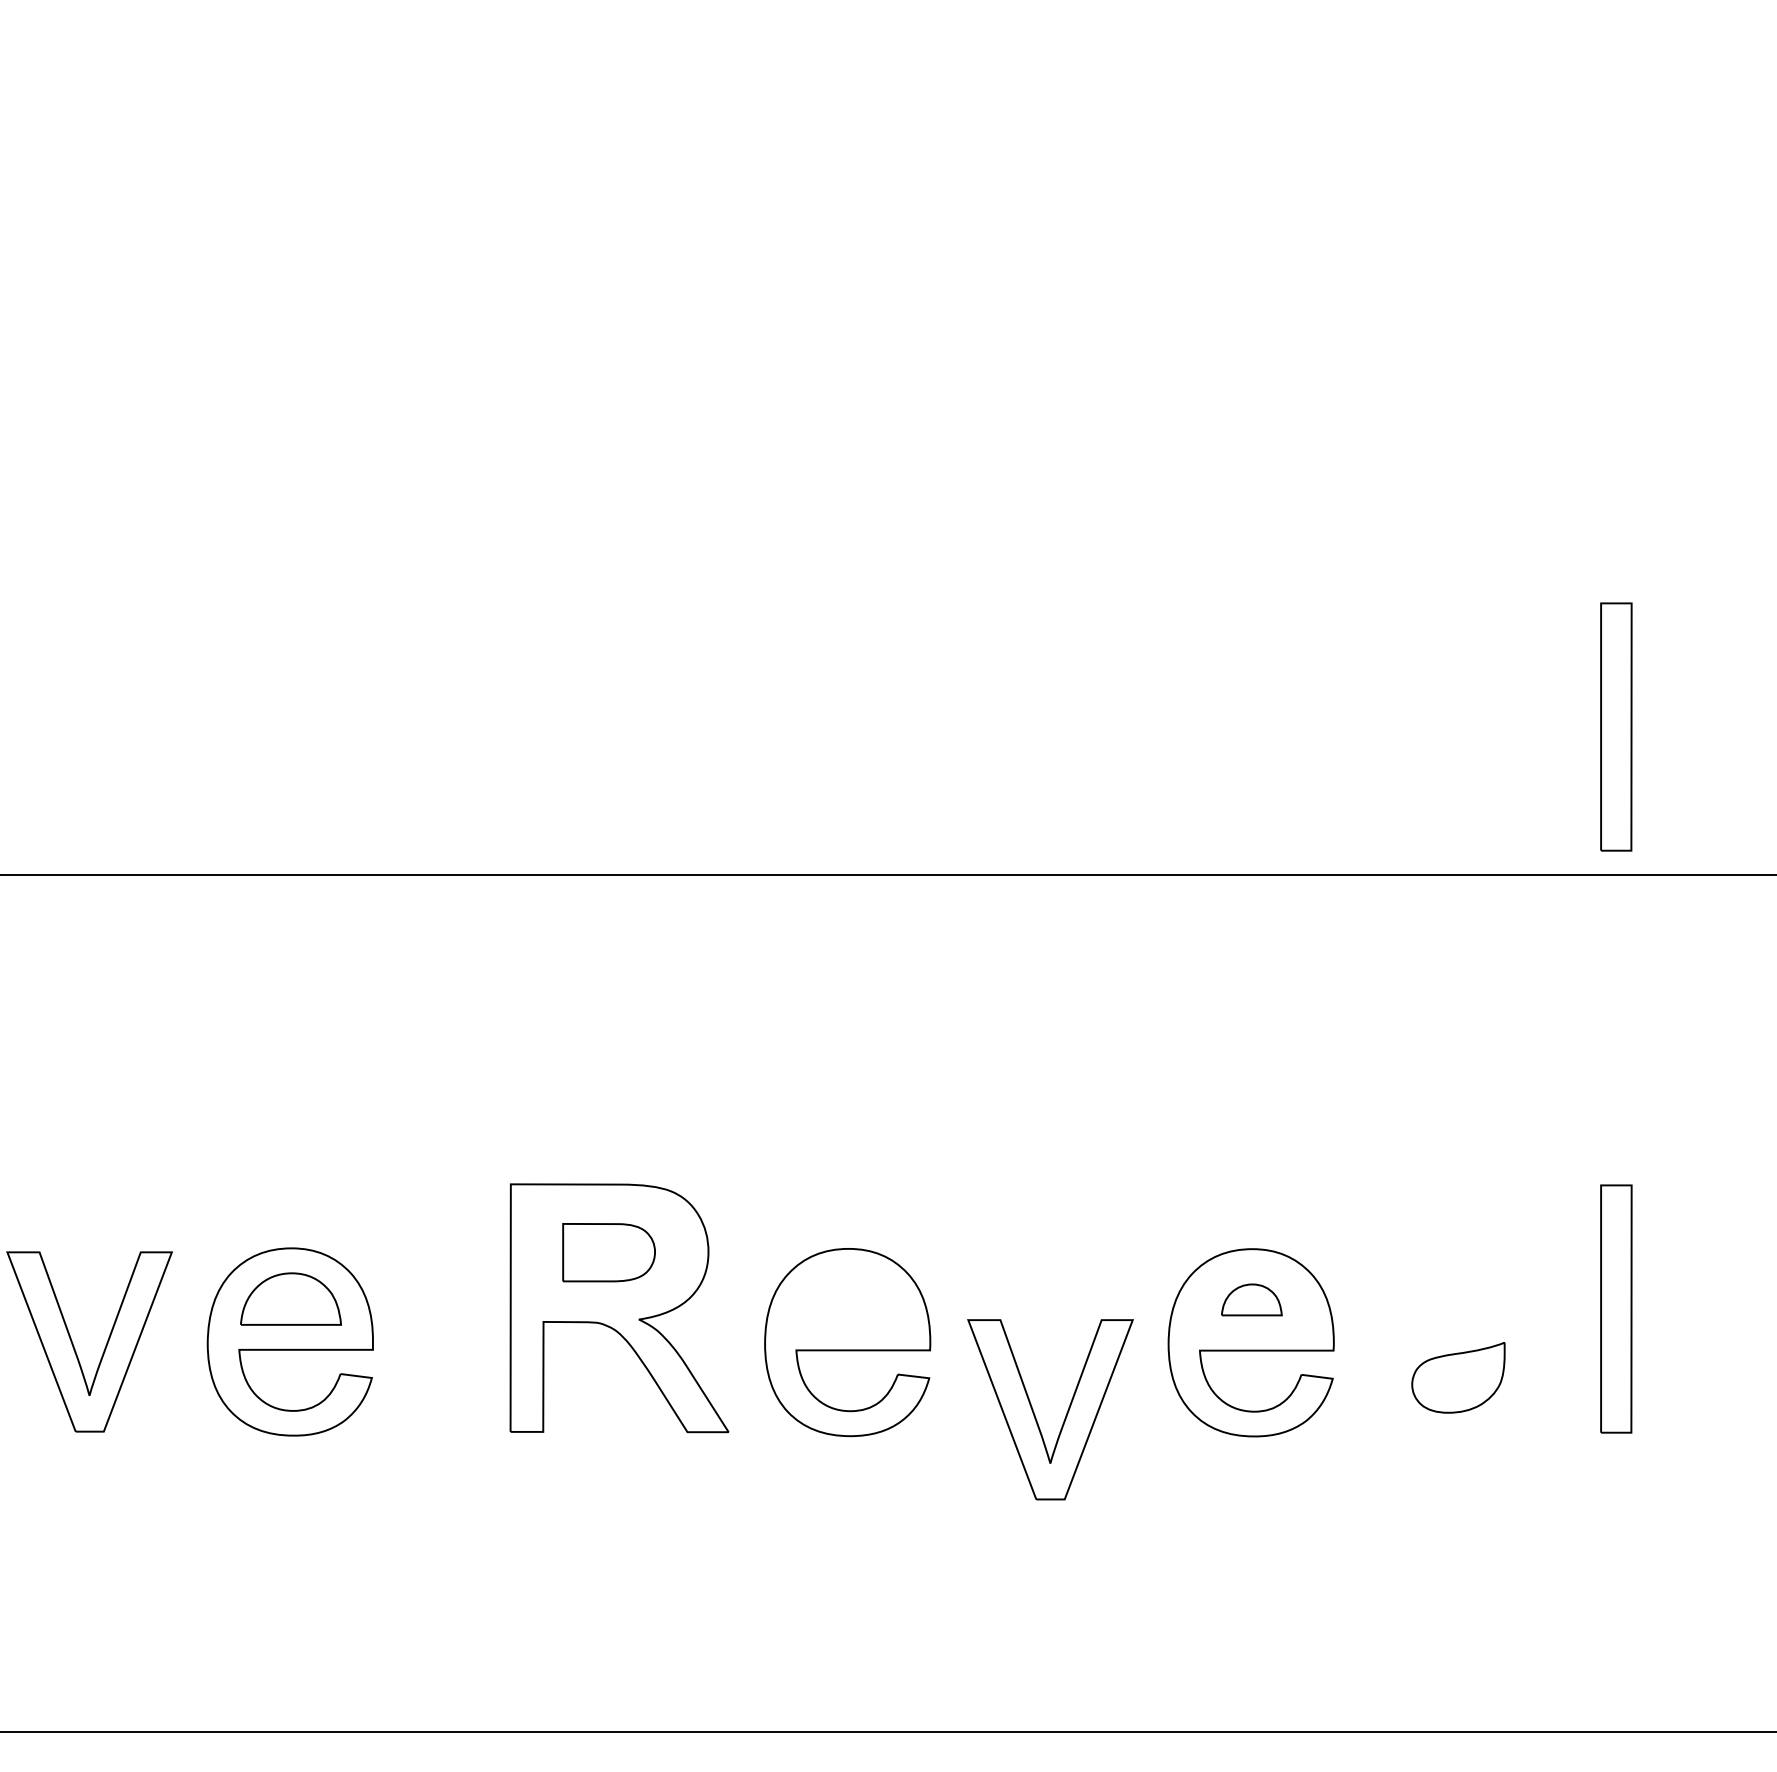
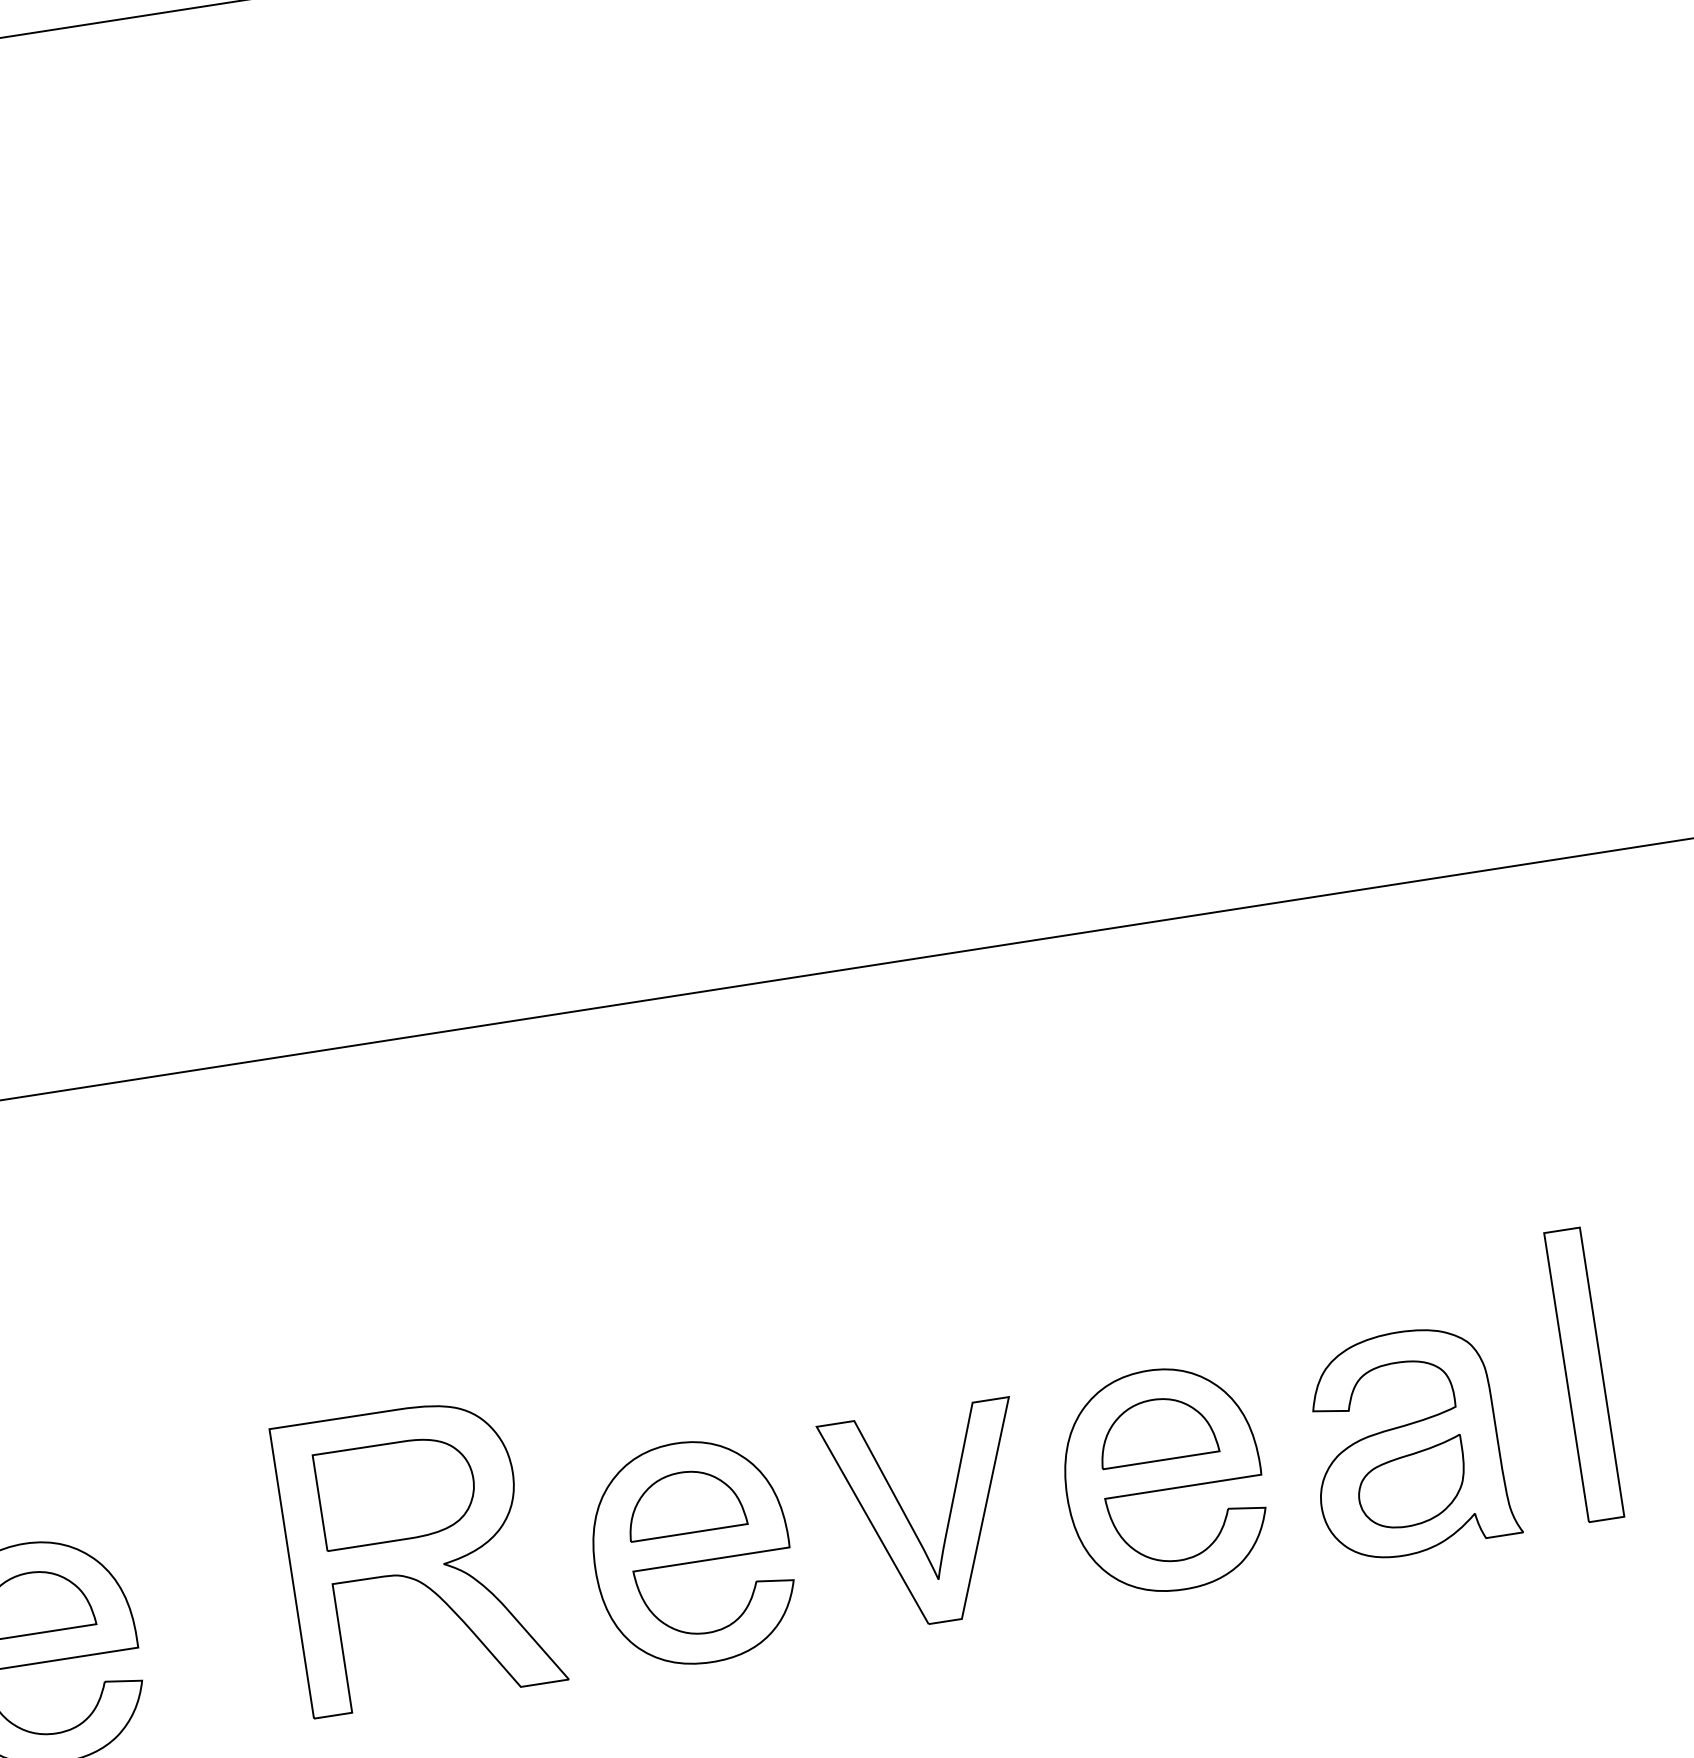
part: (1616, 726) -> (1479, 693), removed
part: (608, 1252) -> (395, 1491), size x1.43
part: (848, 1299) -> (685, 1502), added
part: (1251, 1299) -> (1156, 1429), size x1.67
part: (1461, 1342) -> (1409, 1442), added
part: (1035, 1414) -> (912, 1524), moved

